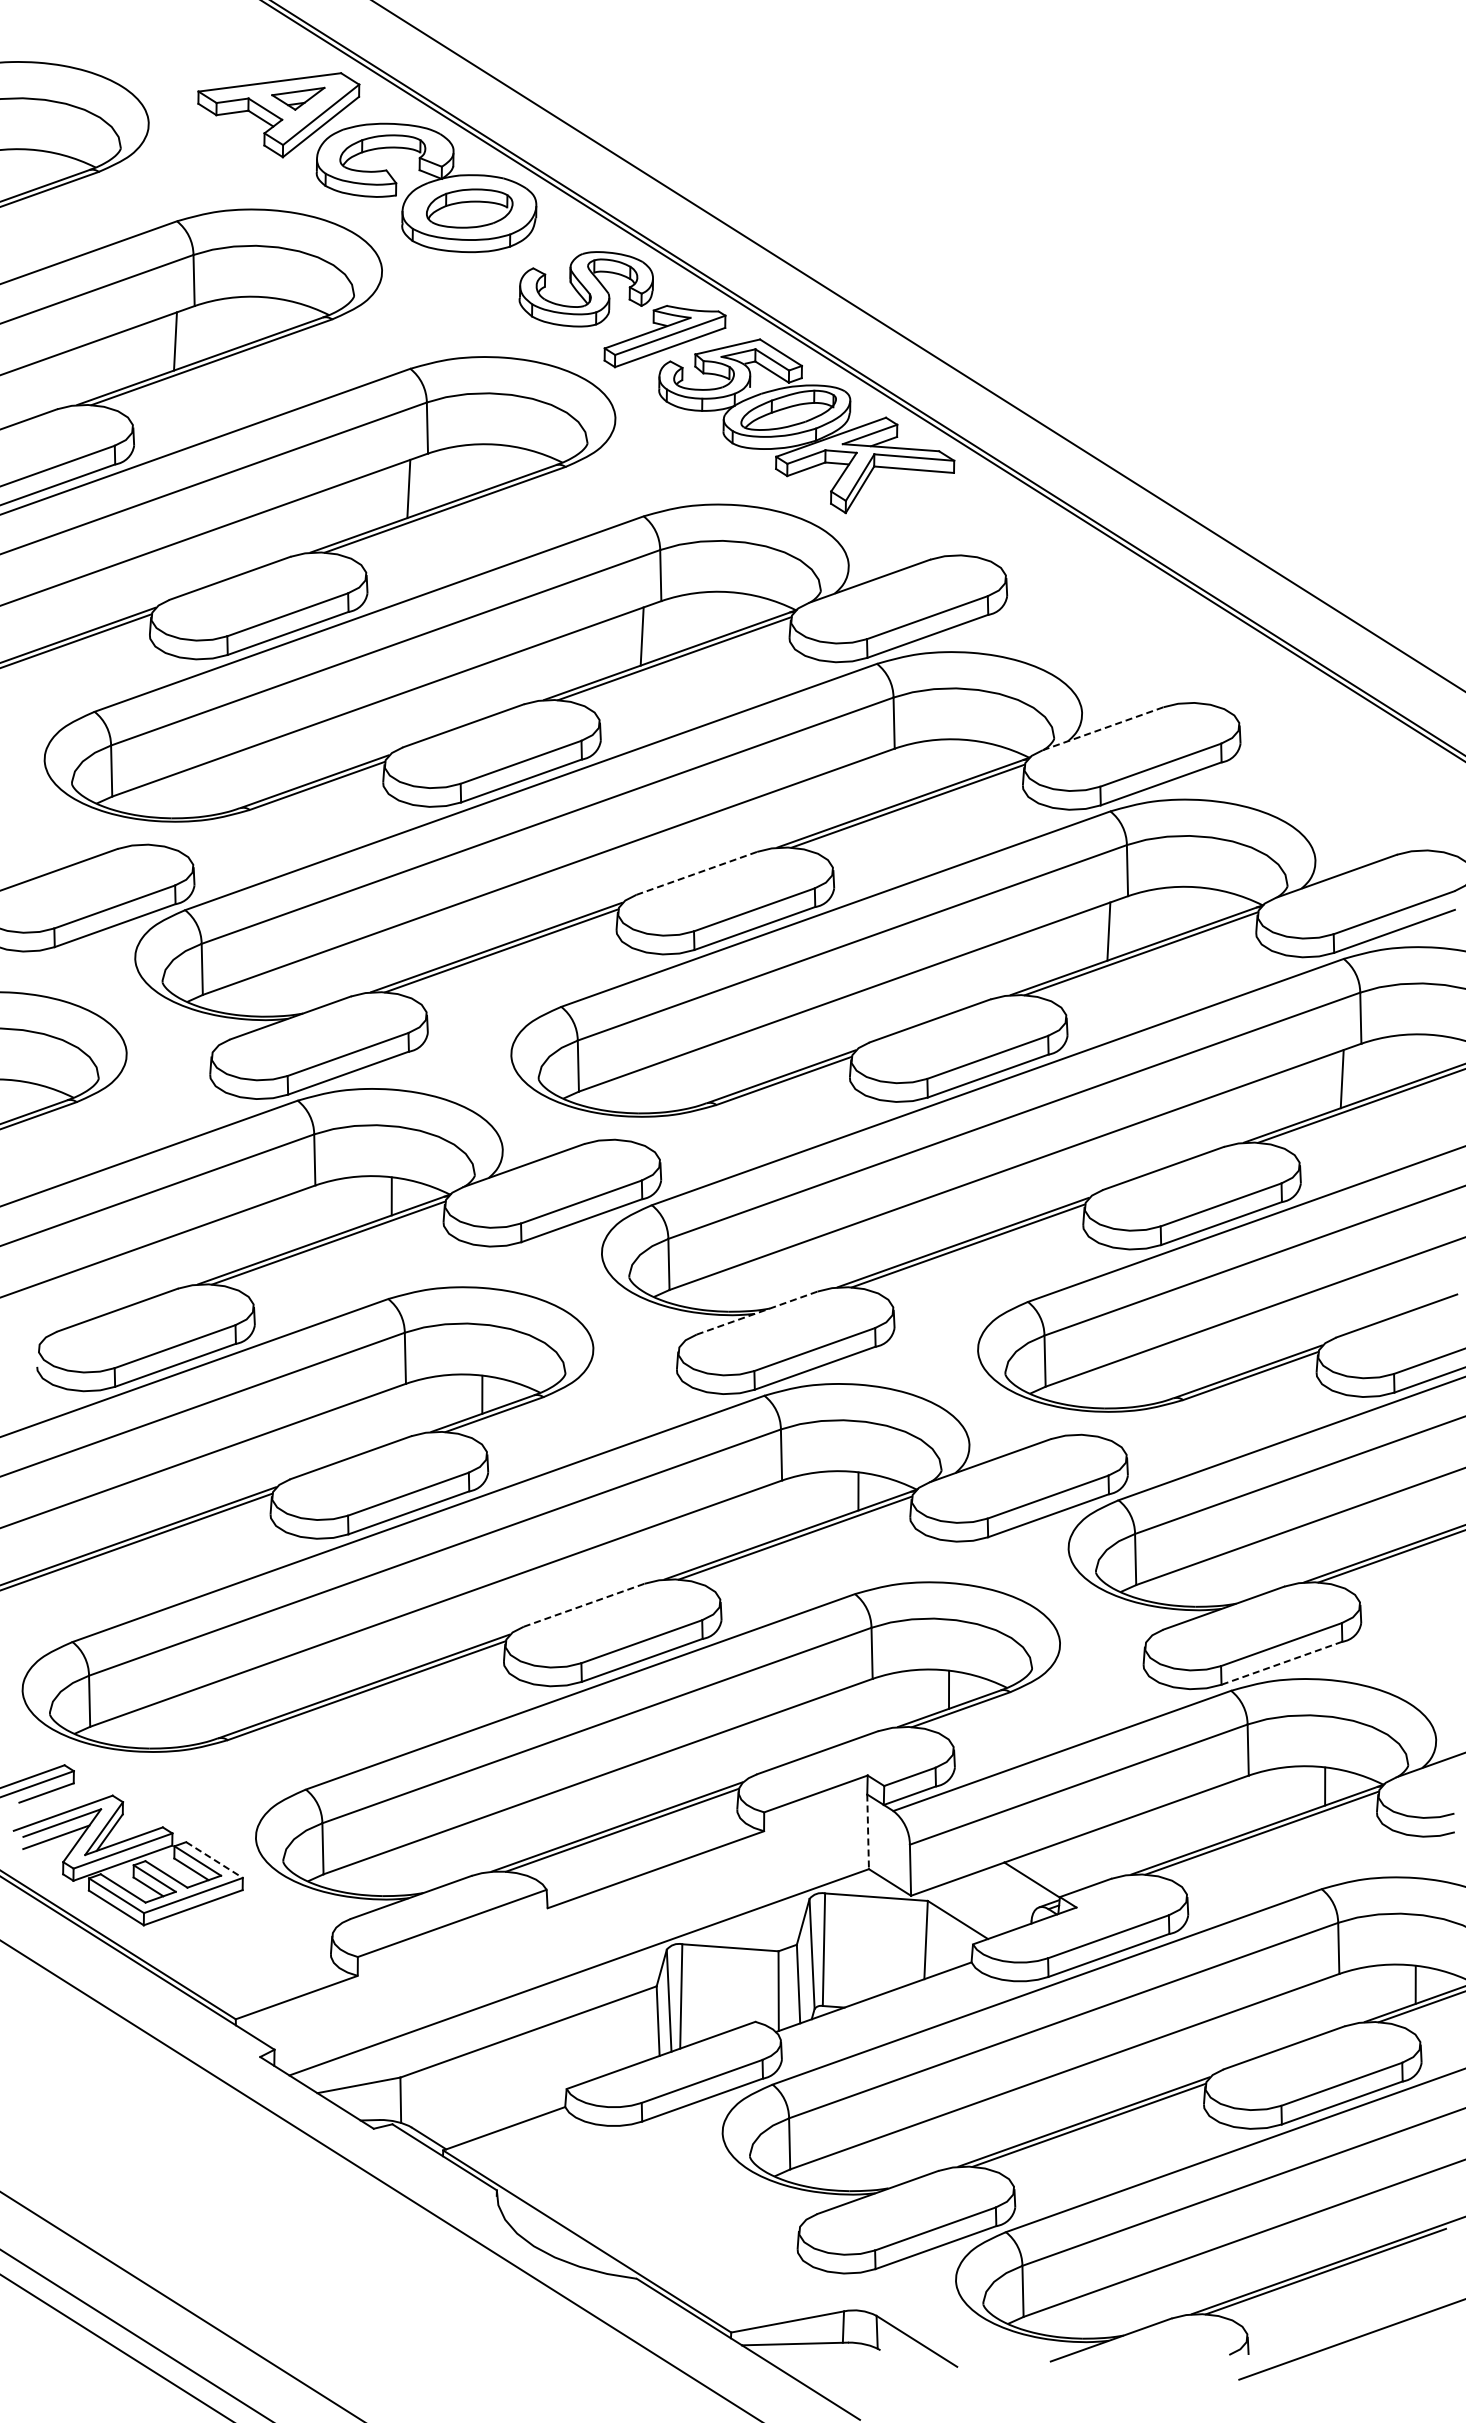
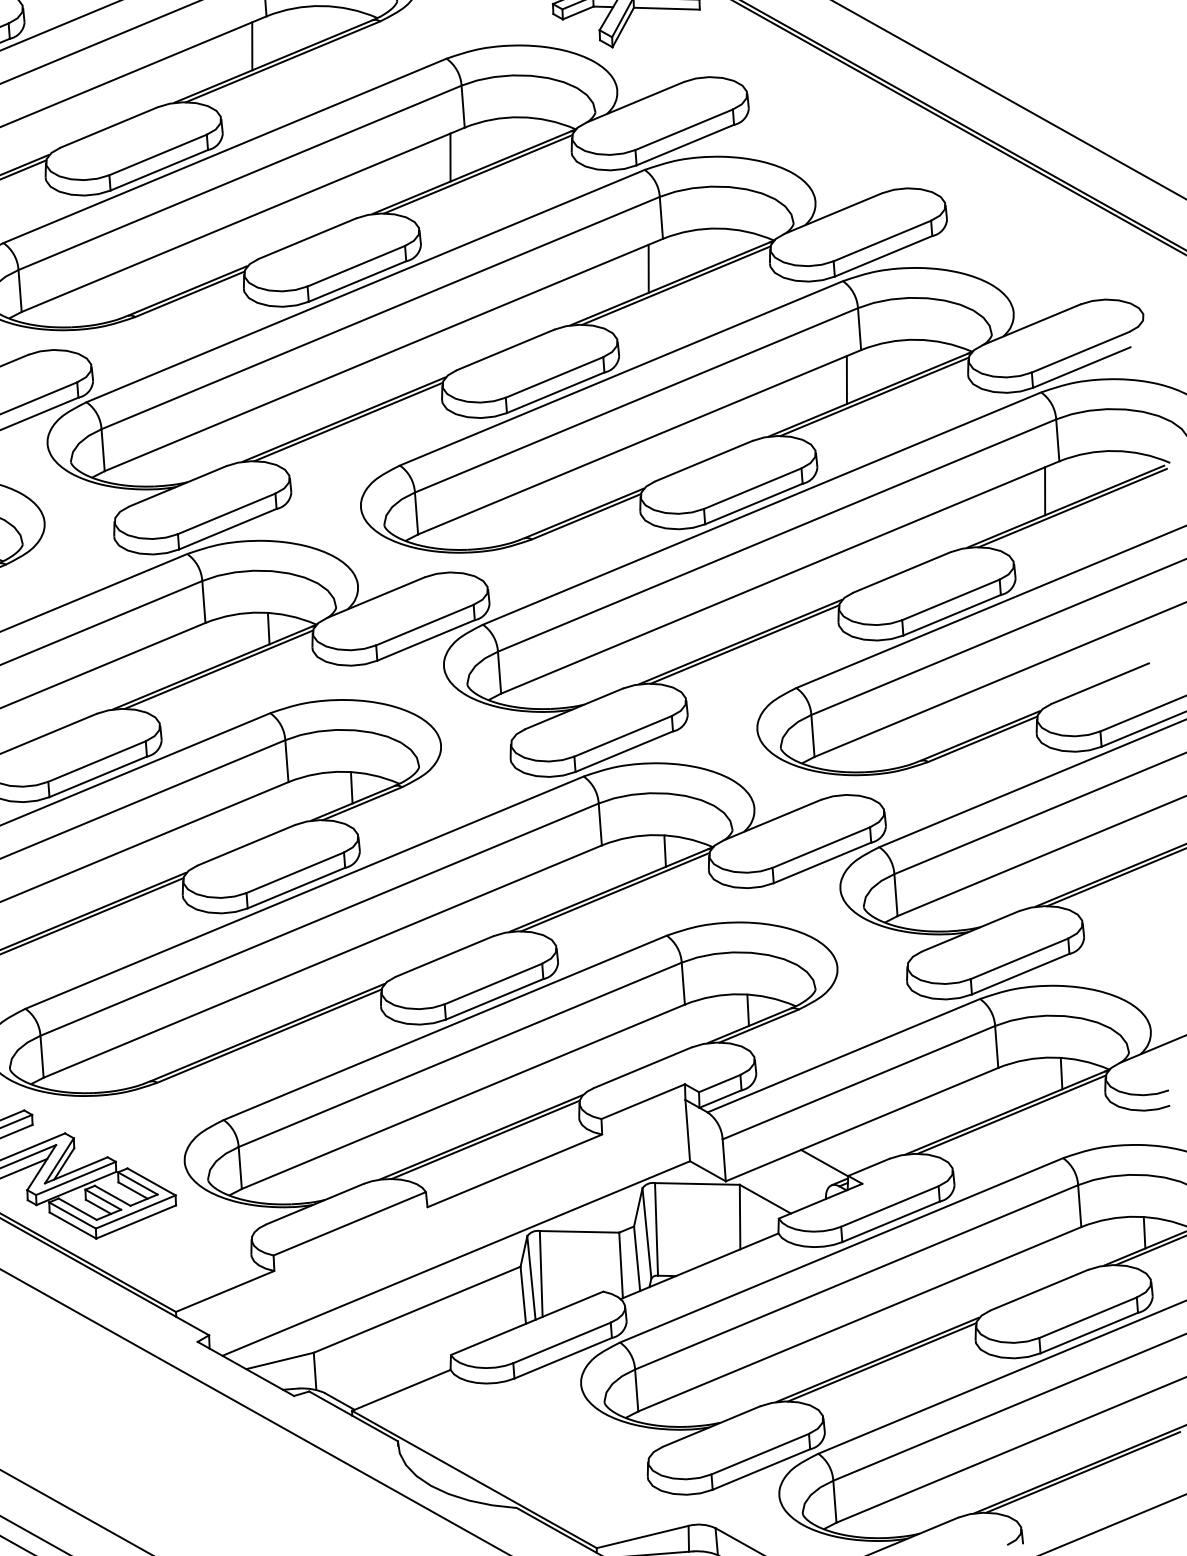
line: (1103, 728) -> (833, 213), dashed -> solid
line: (875, 783) -> (648, 268), added
line: (697, 873) -> (506, 350), dashed -> solid
line: (757, 1312) -> (574, 708), dashed -> solid
line: (584, 1605) -> (444, 956), dashed -> solid
line: (1281, 1663) -> (1020, 974), dashed -> solid
line: (868, 1832) -> (688, 1131), dashed -> solid
line: (214, 1860) -> (151, 1182), dashed -> solid

